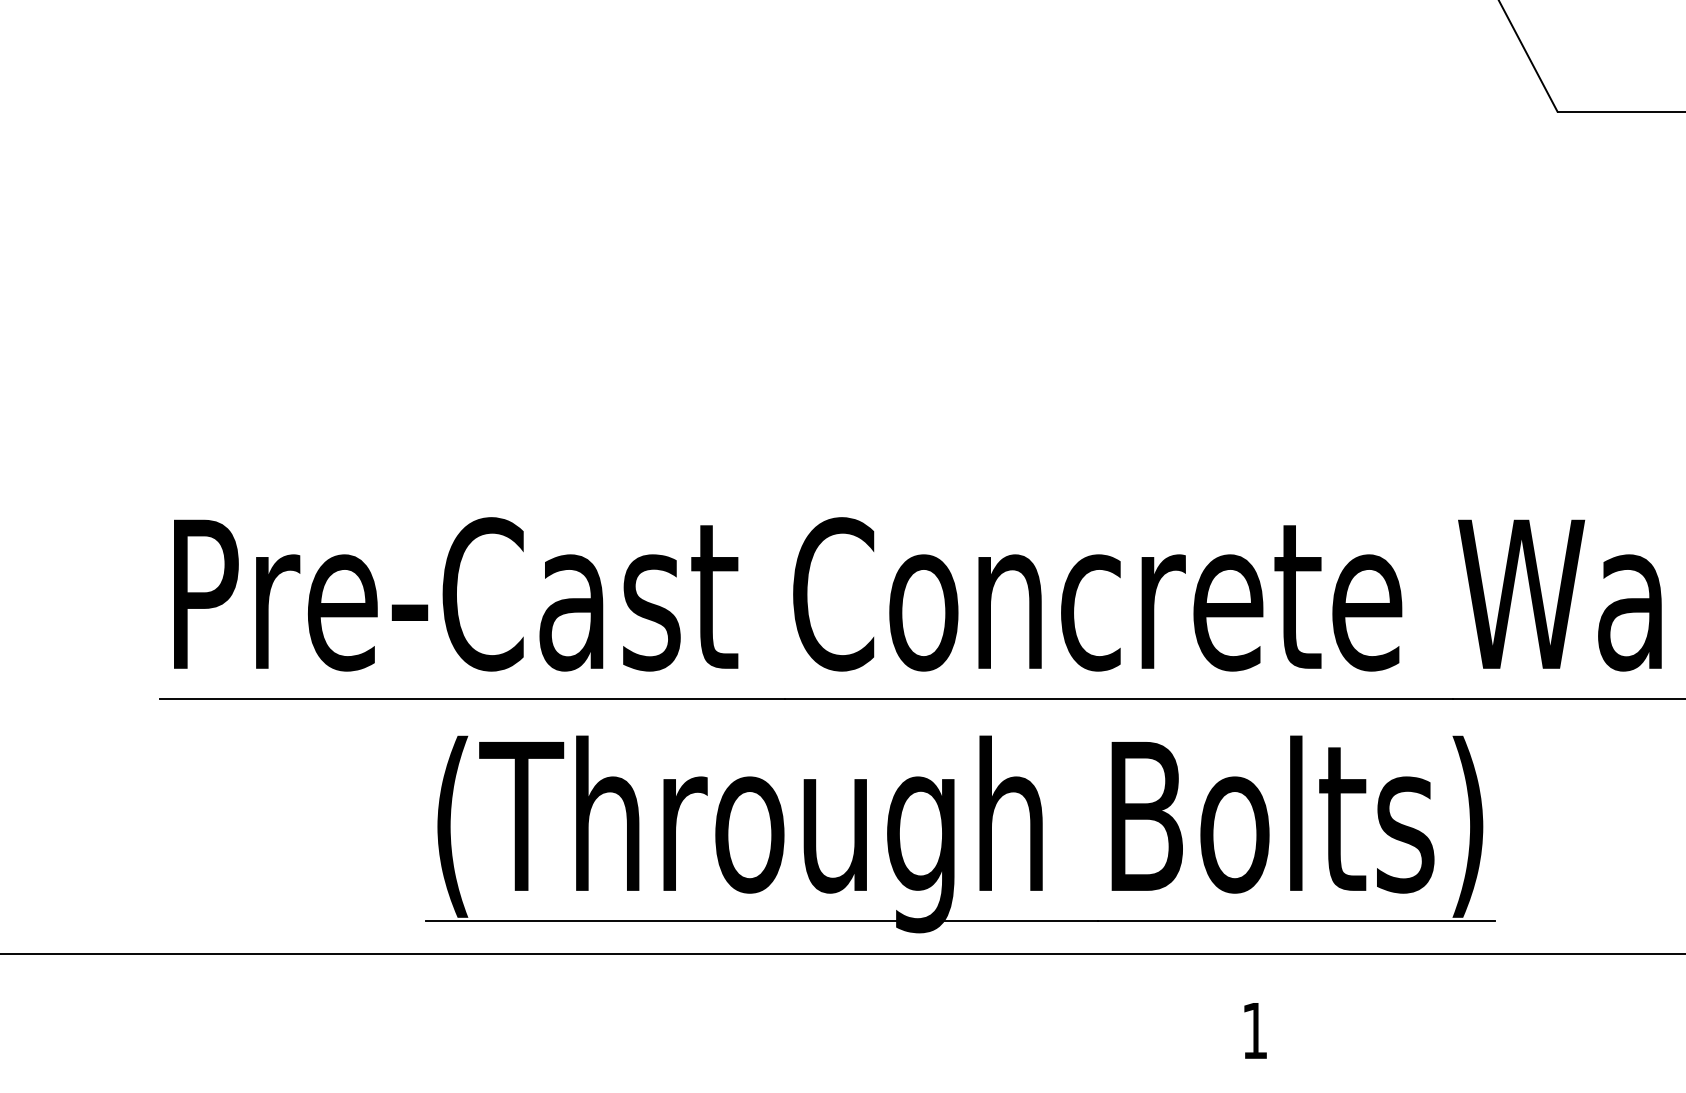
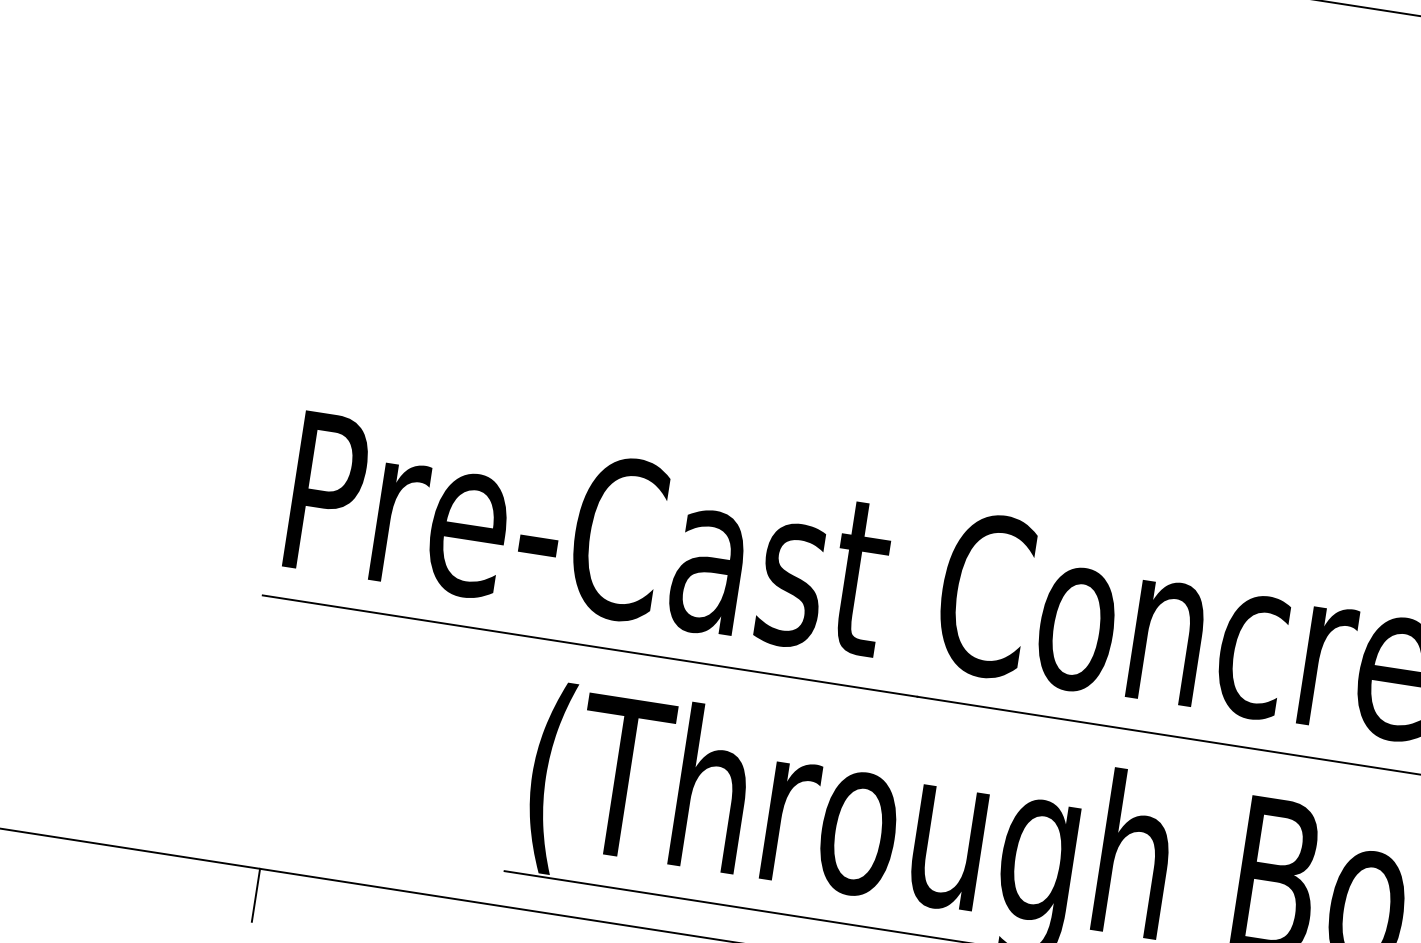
line: (197, 978) -> (256, 894), added

